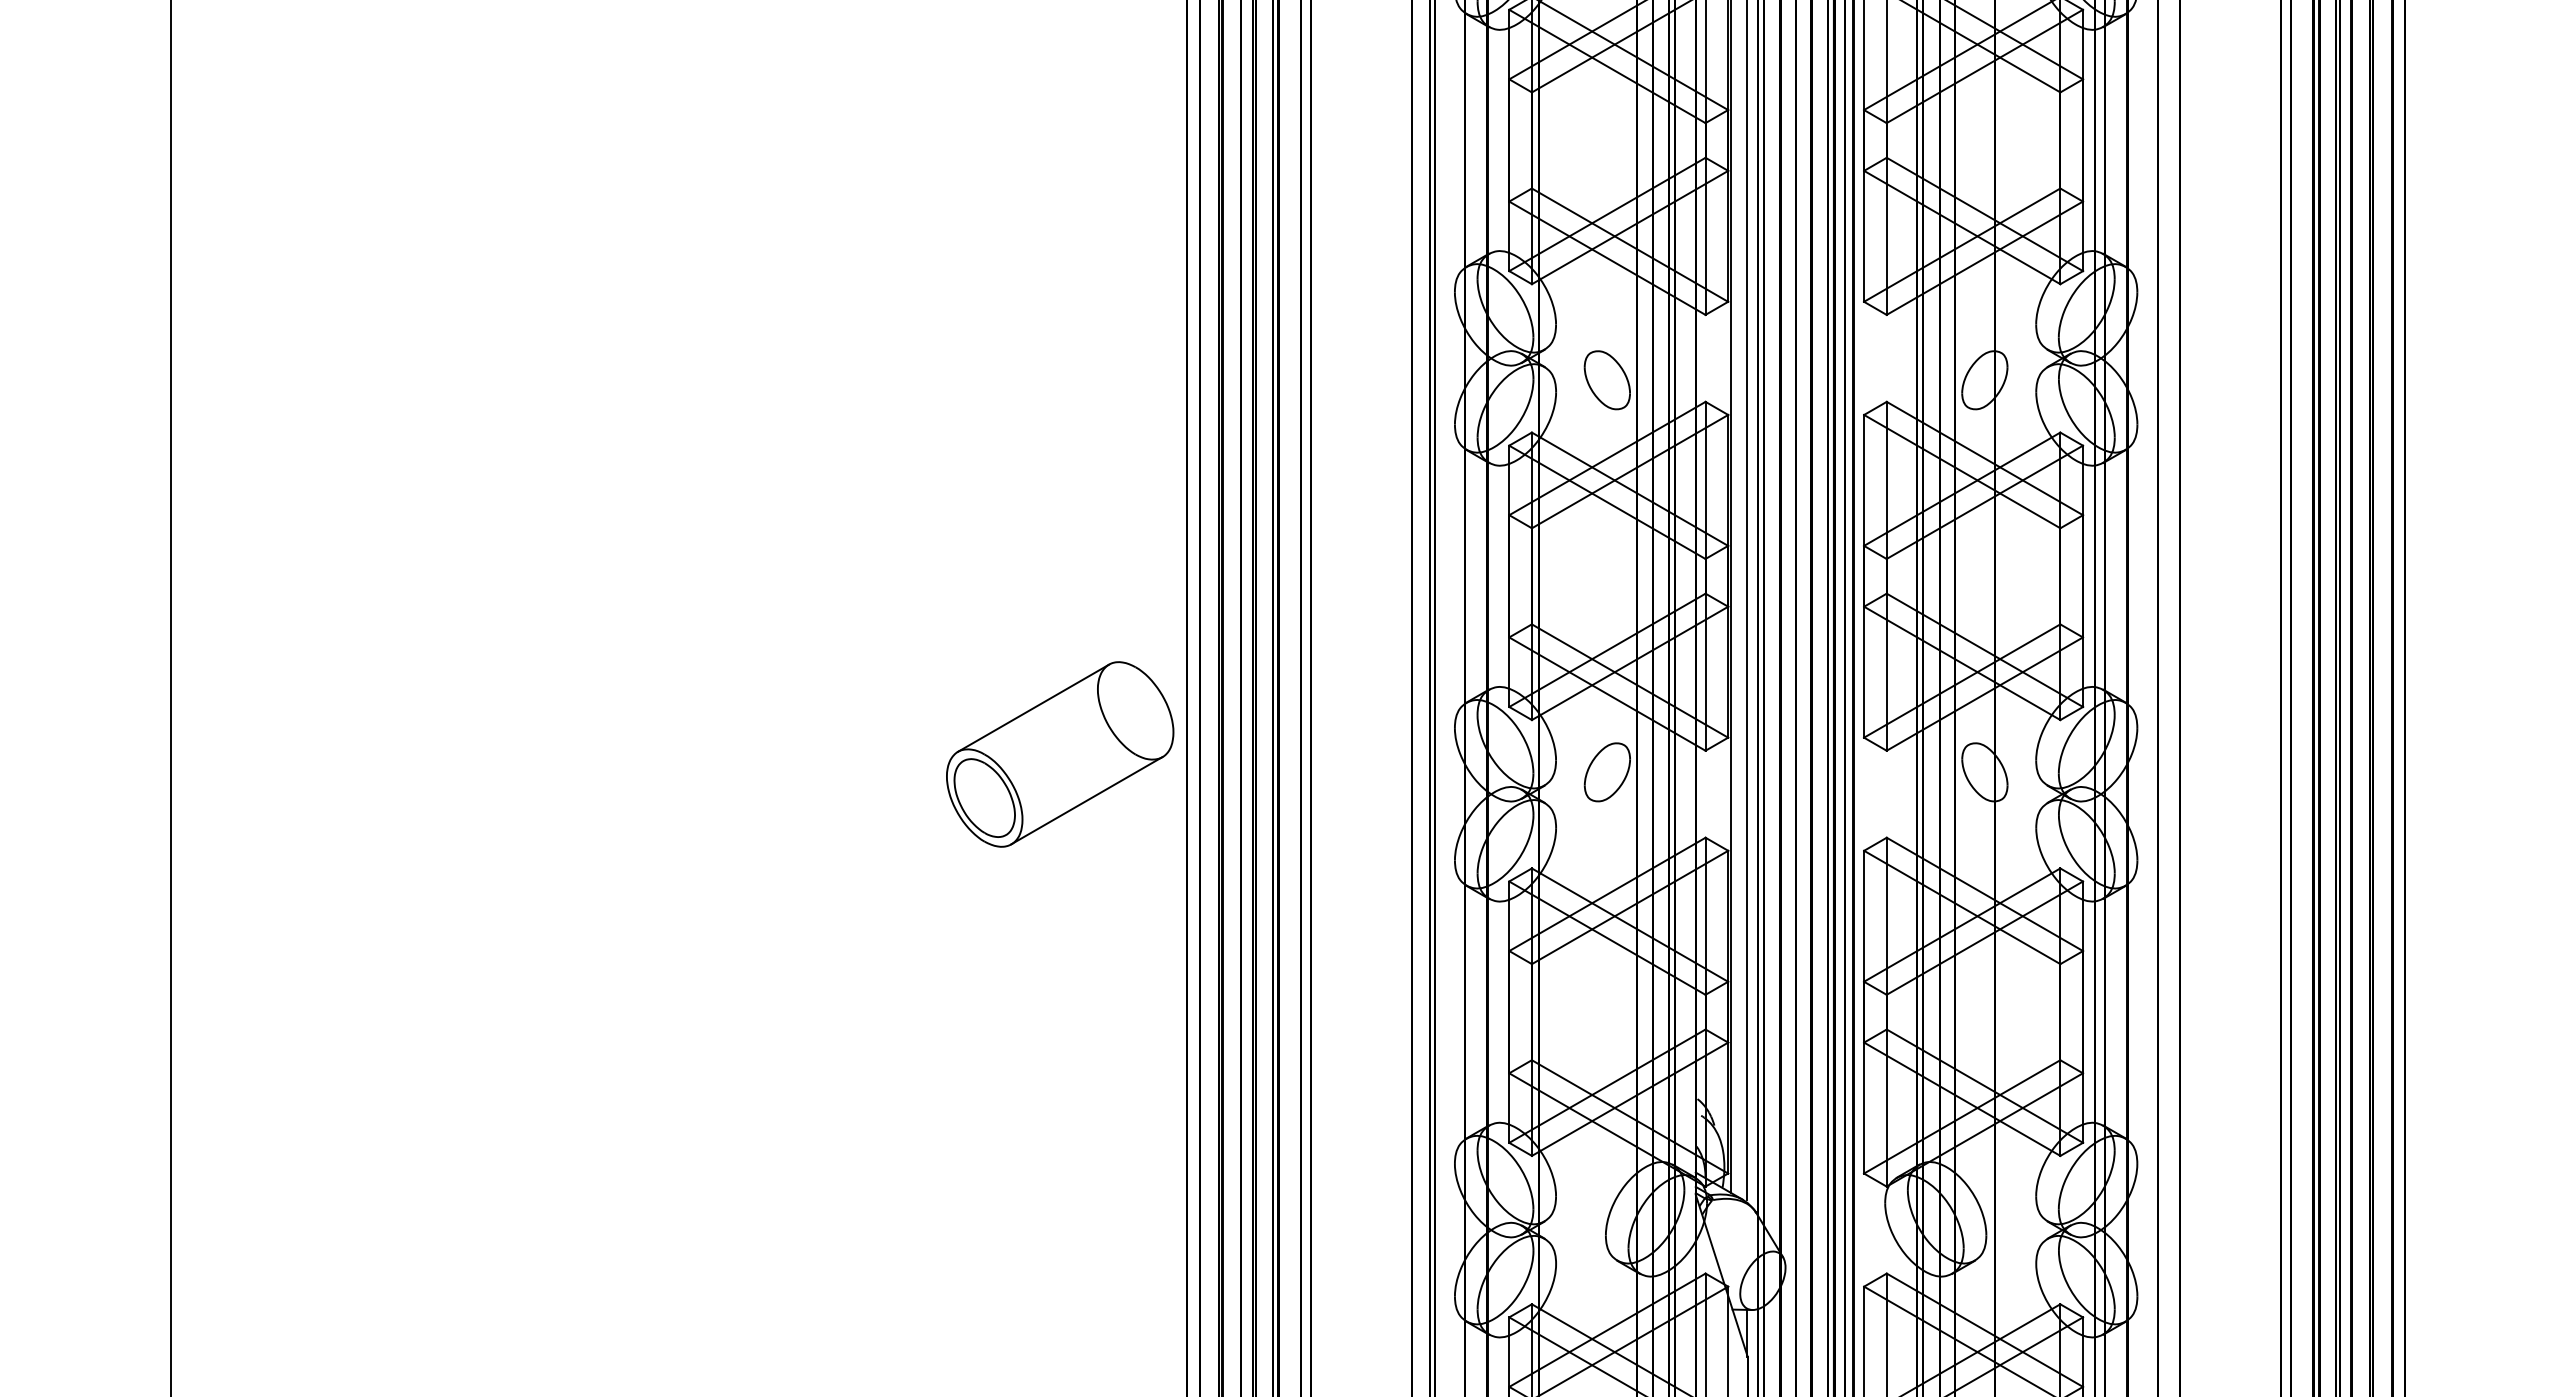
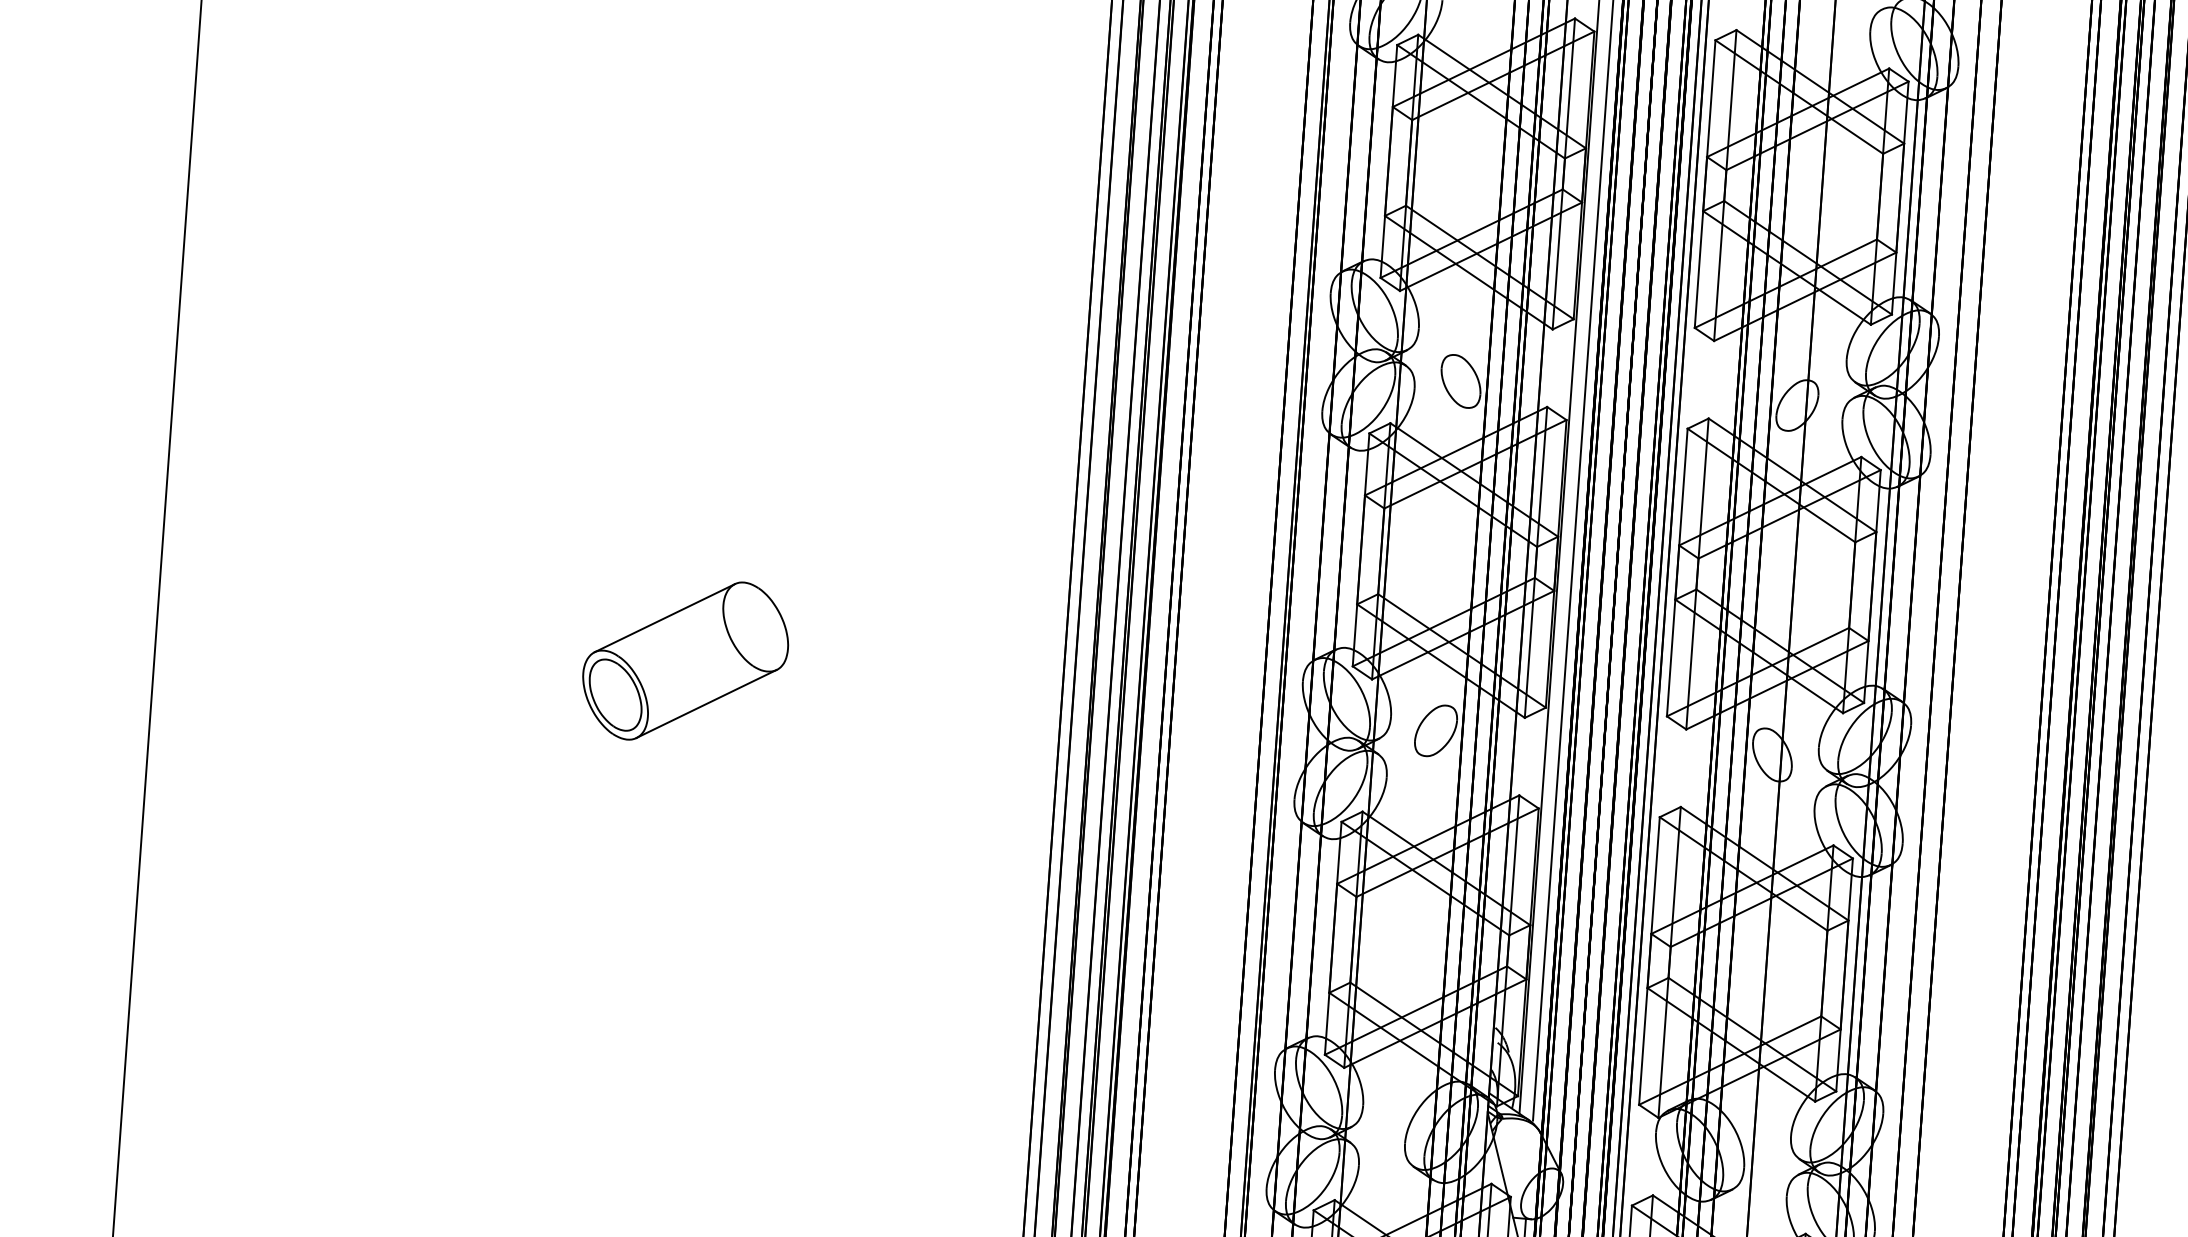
part: (1060, 754) -> (685, 661), moved

